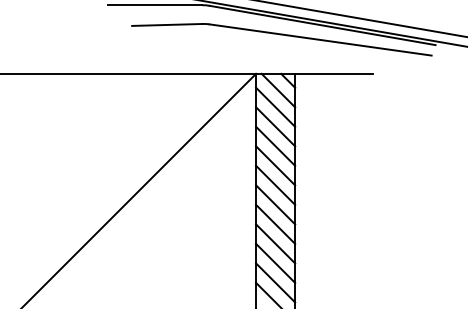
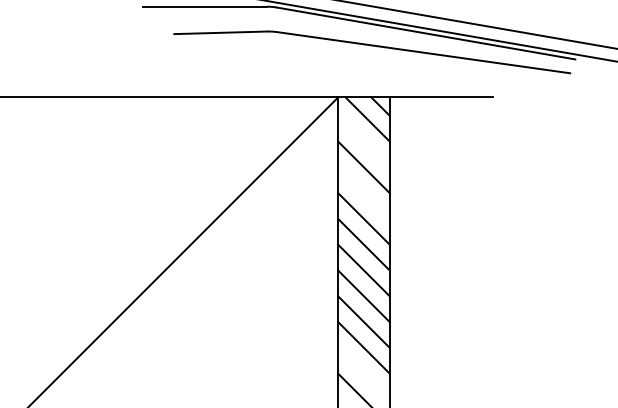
line: (275, 106) -> (363, 140), removed
line: (275, 145) -> (363, 192), removed
line: (275, 282) -> (363, 373), removed

